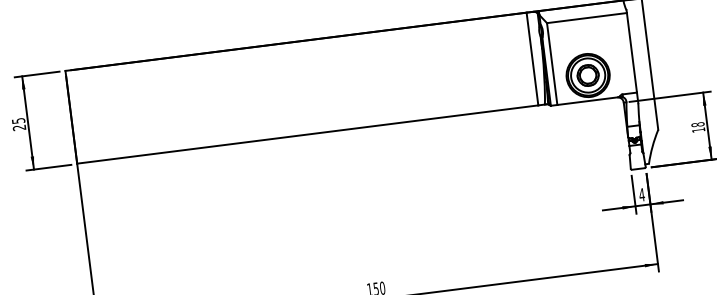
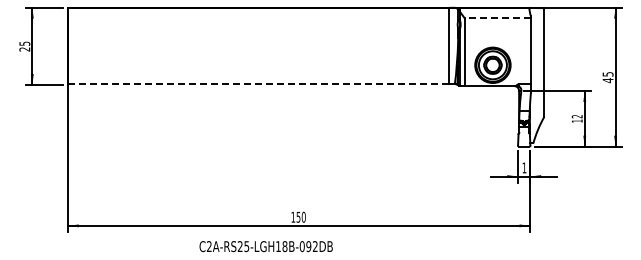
line: (586, 18) -> (497, 18), solid -> dashed
text: (698, 124) -> (577, 116), 18 -> 12
line: (307, 134) -> (258, 84), solid -> dashed
text: (641, 194) -> (524, 167), 4 -> 1

